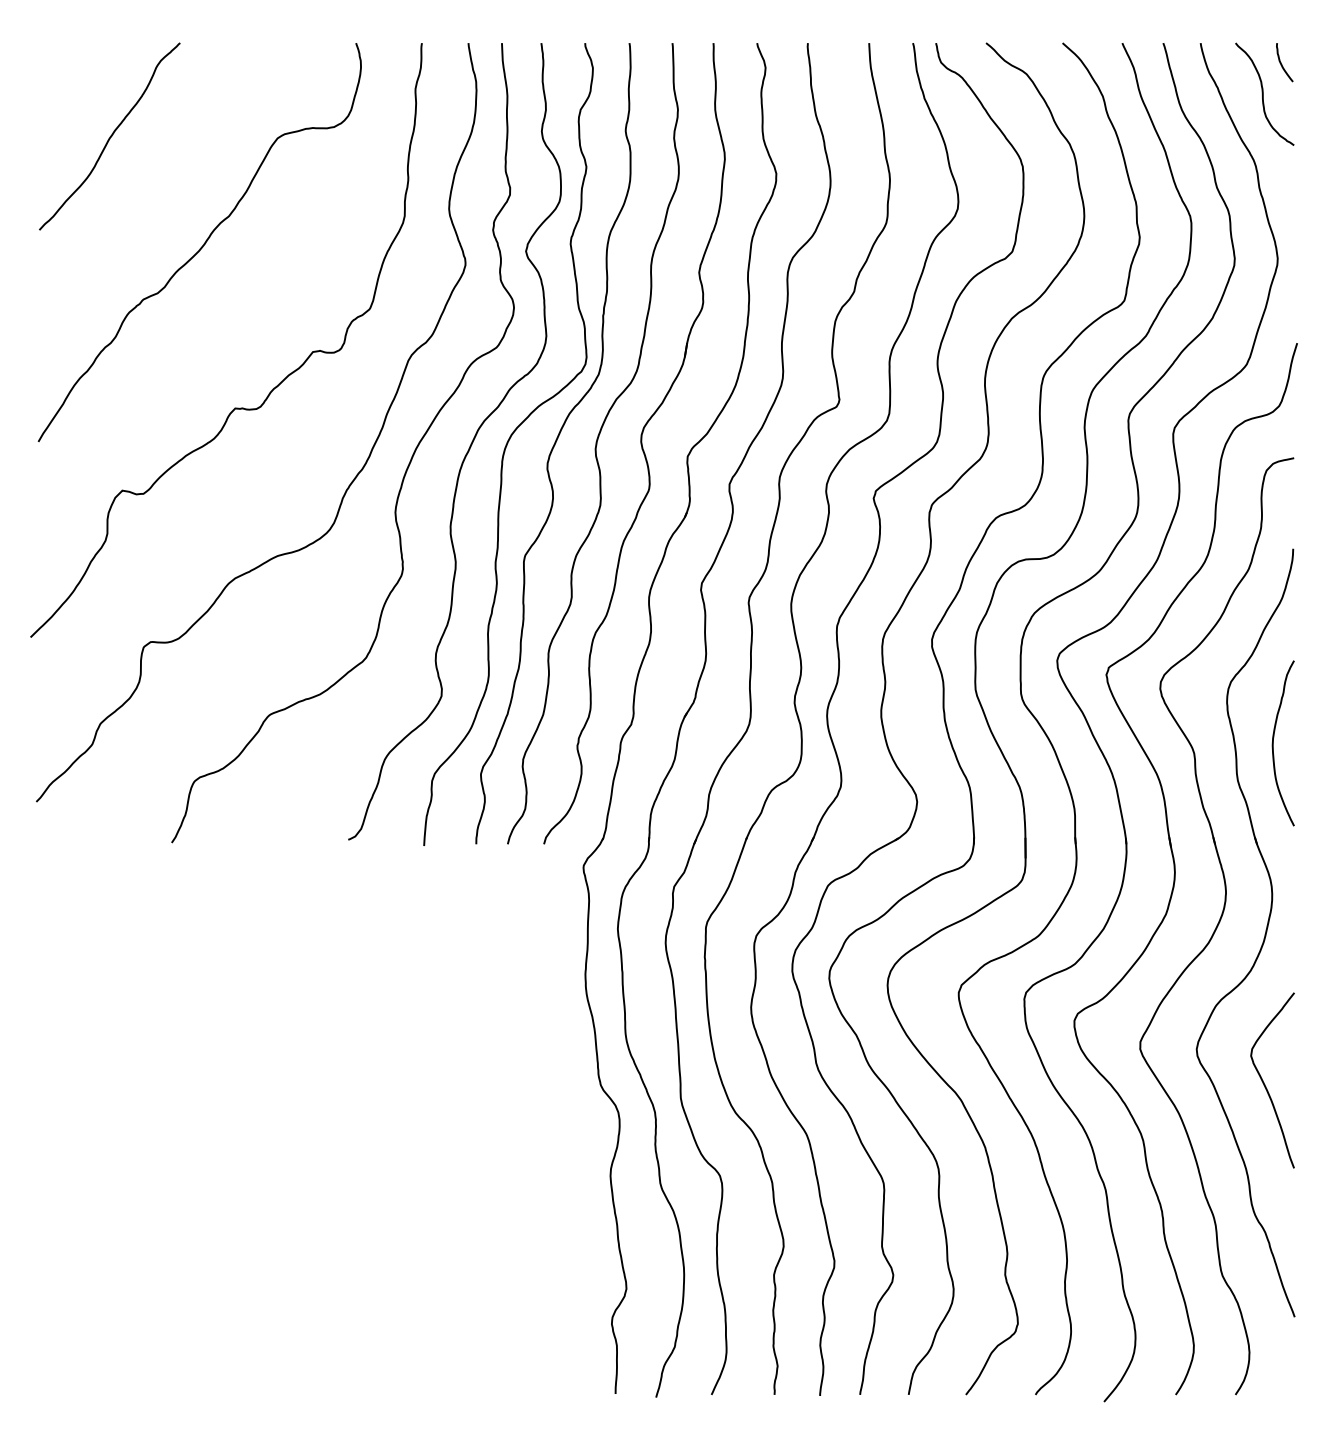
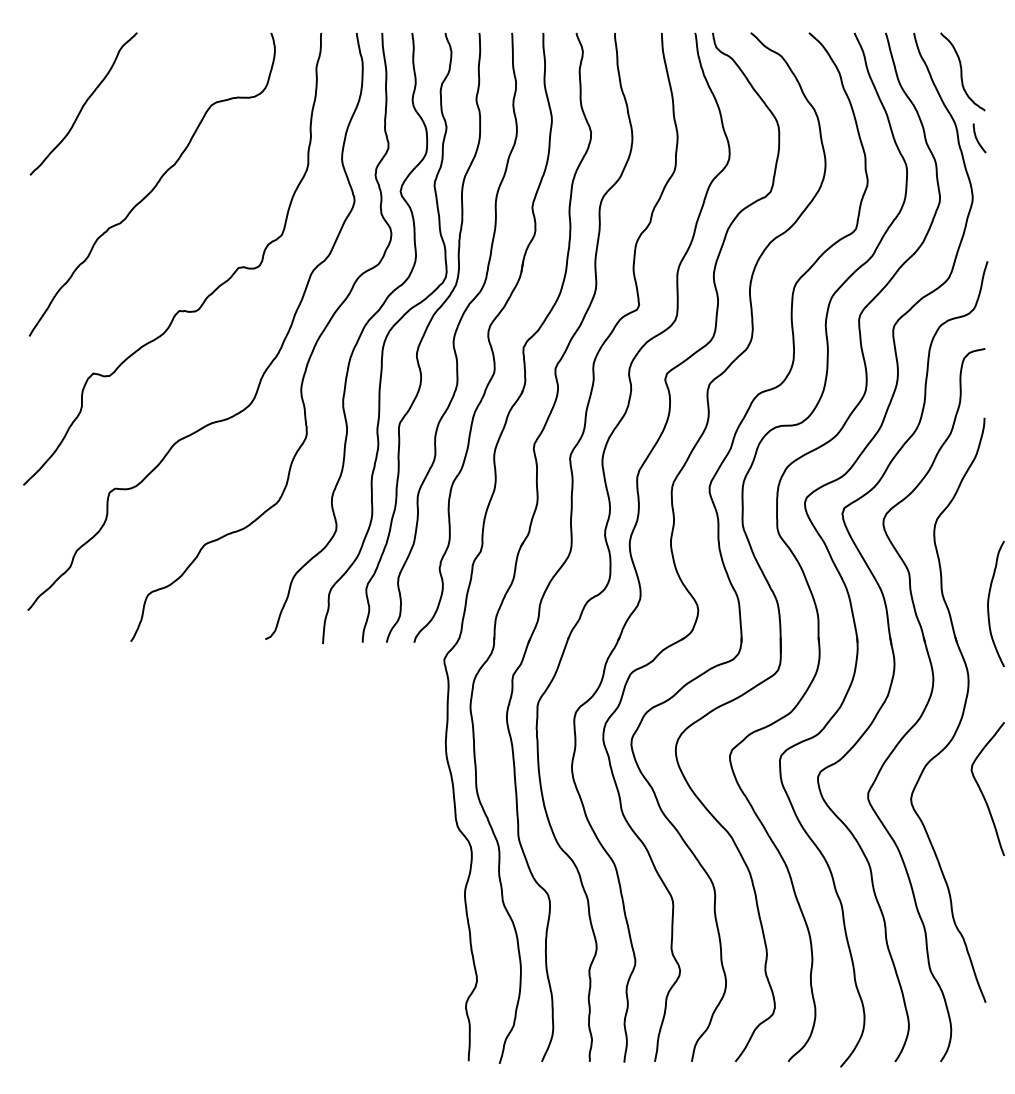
curve: (1282, 64) -> (977, 139), moved
curve: (1273, 743) -> (988, 604), moved
curve: (1265, 1084) -> (982, 792), moved

